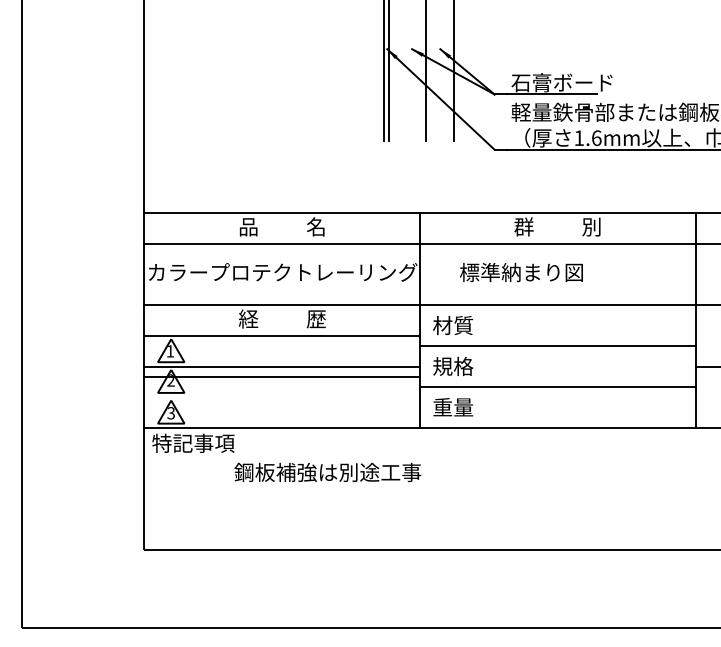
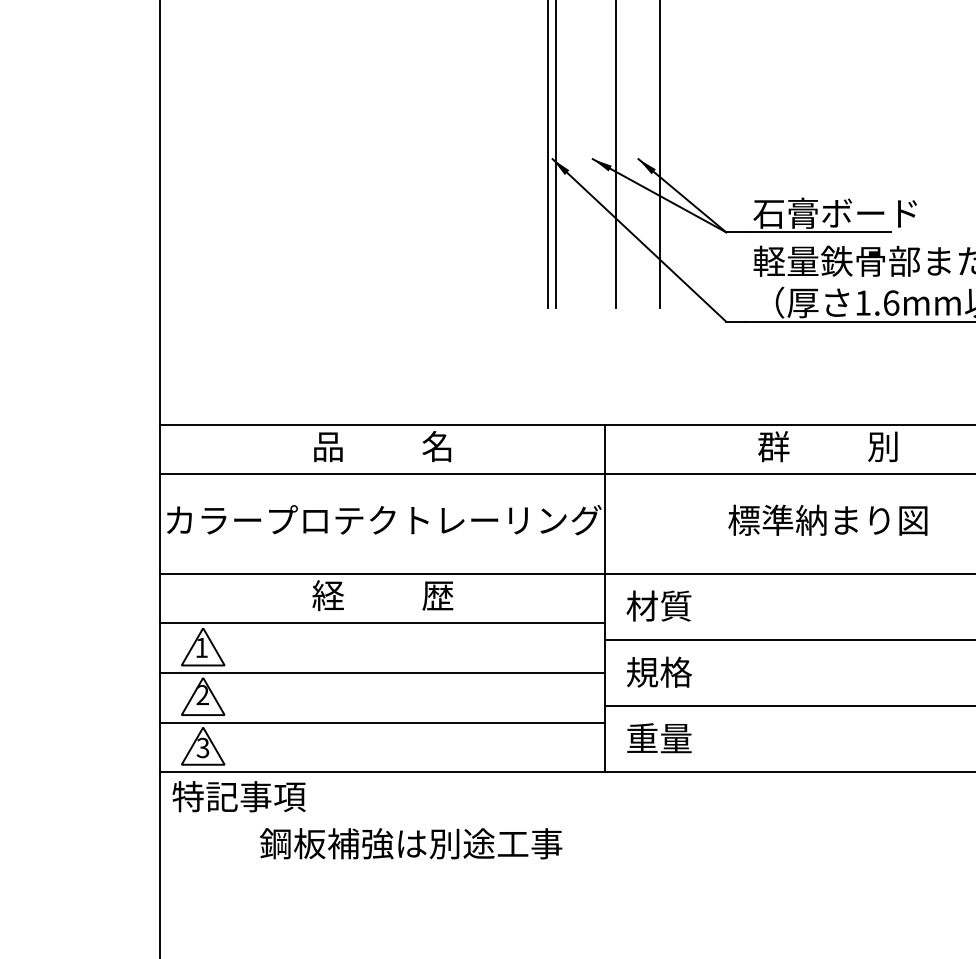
text: (521, 272) -> (827, 520), moved
line: (281, 376) -> (381, 722), moved
text: (327, 472) -> (410, 843), moved

